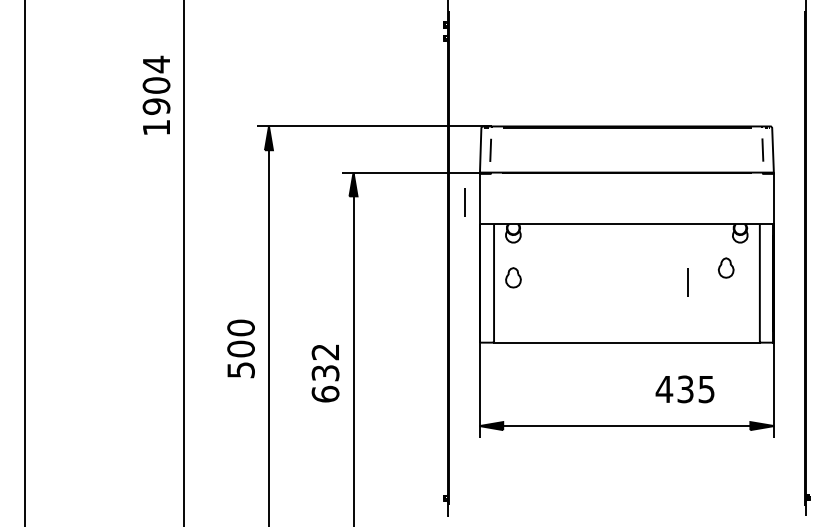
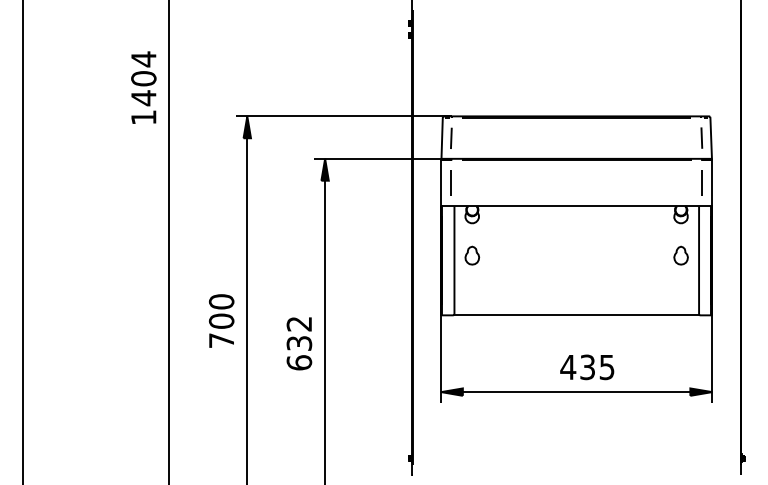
text: (156, 107) -> (143, 98), 1904 -> 1404
line: (463, 201) -> (450, 182), moved
part: (725, 267) -> (680, 255), moved
line: (687, 281) -> (701, 182), moved
text: (240, 369) -> (221, 340), 500 -> 700
text: (685, 389) -> (587, 367), moved

